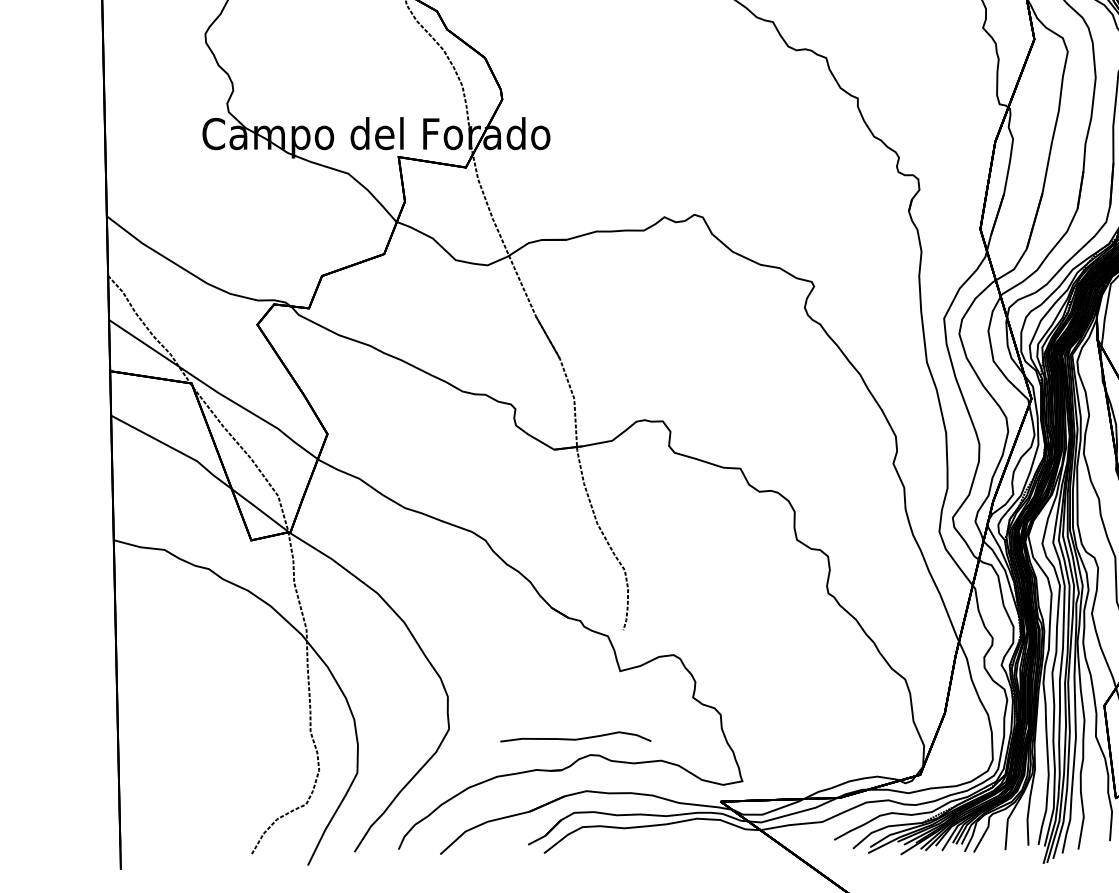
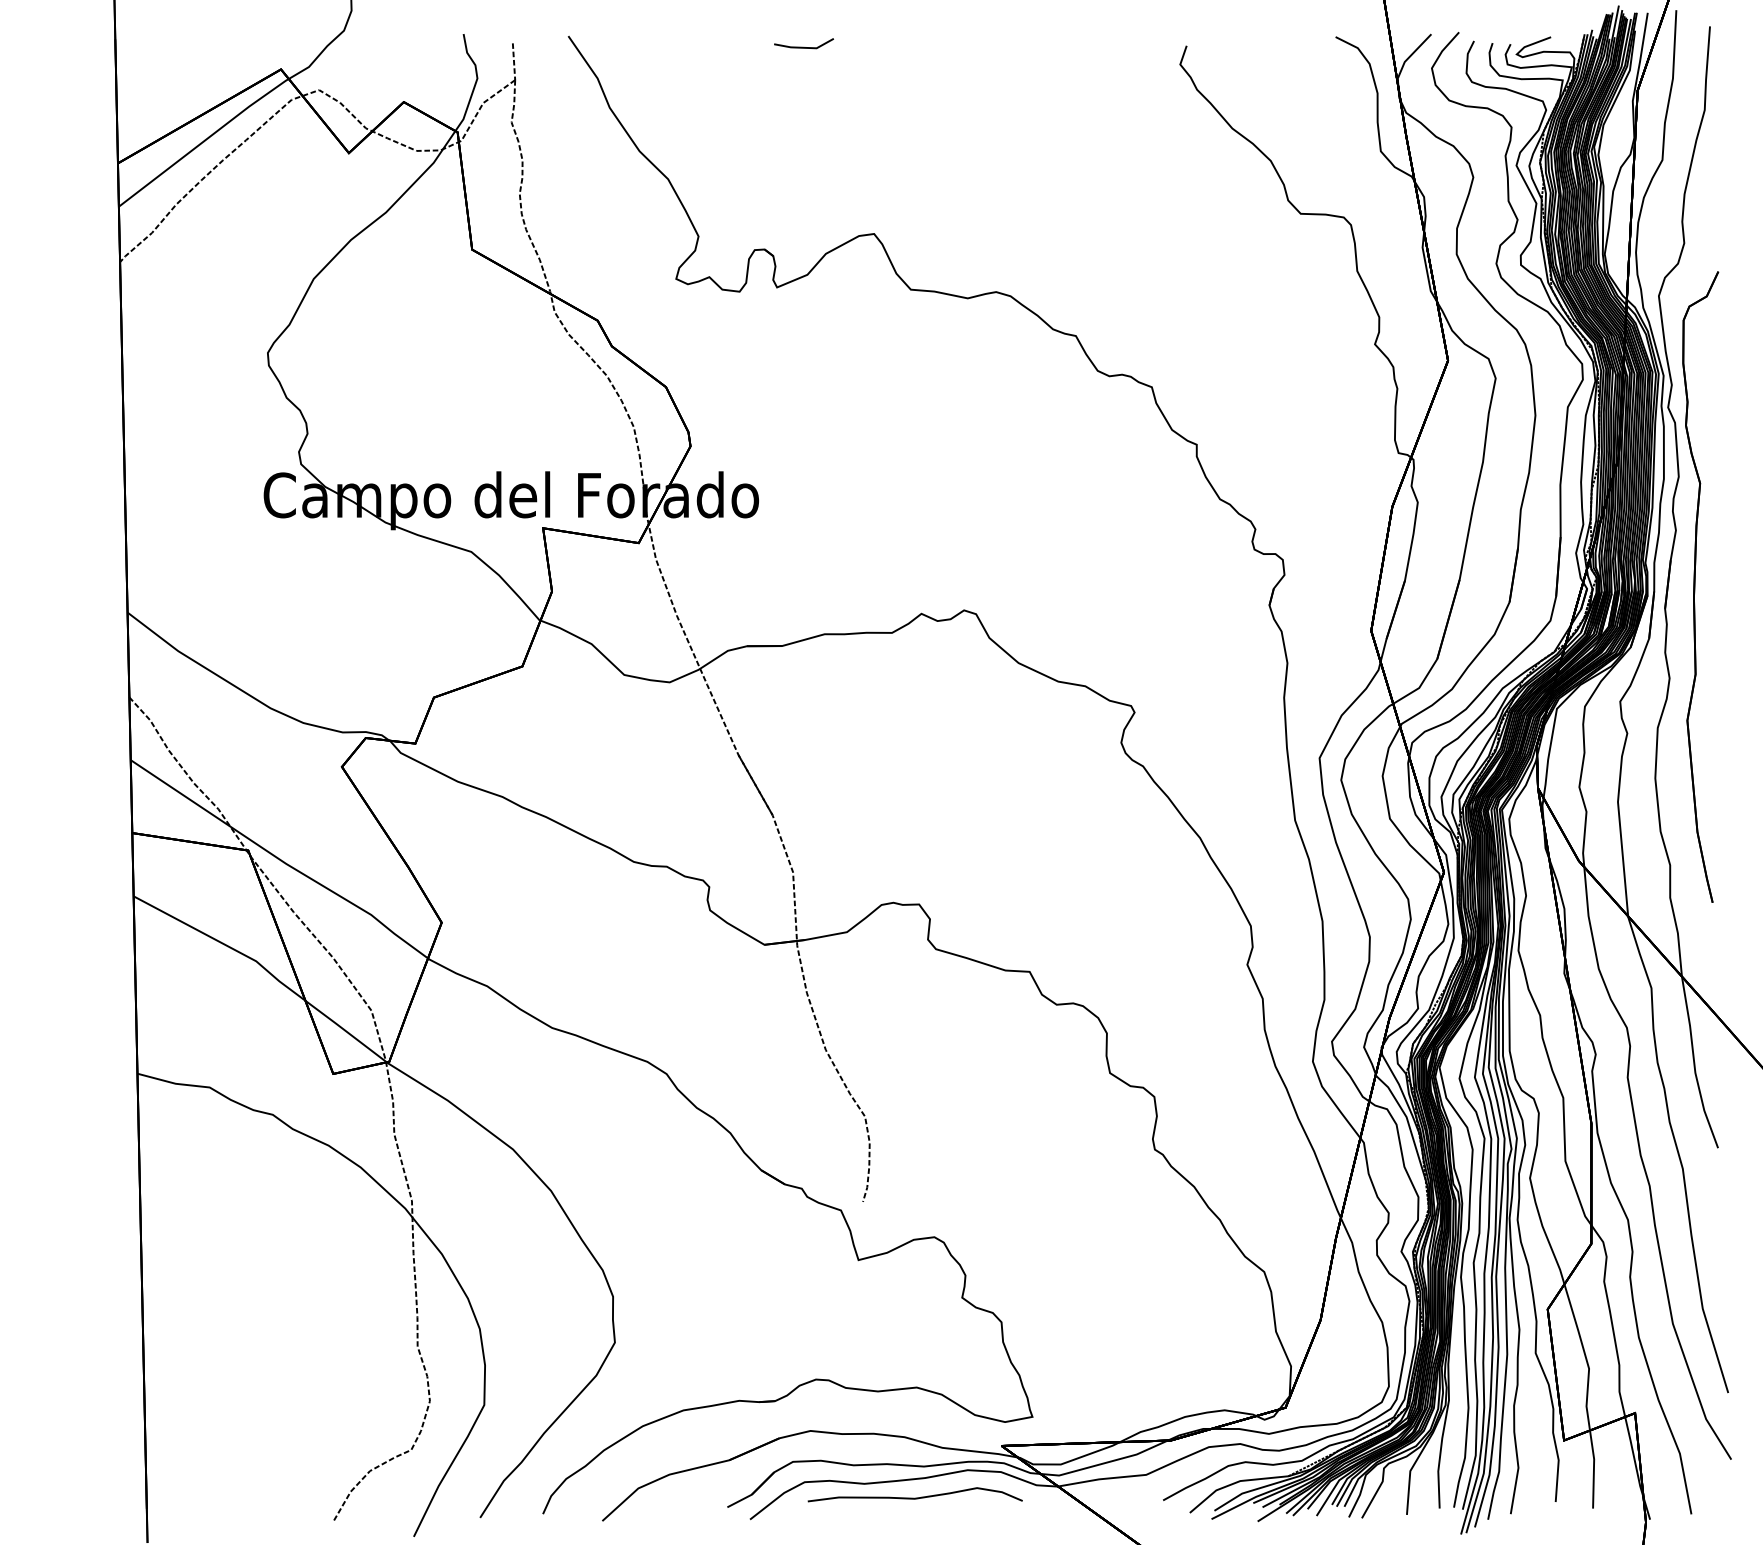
curve: (575, 738) -> (914, 1497), moved

